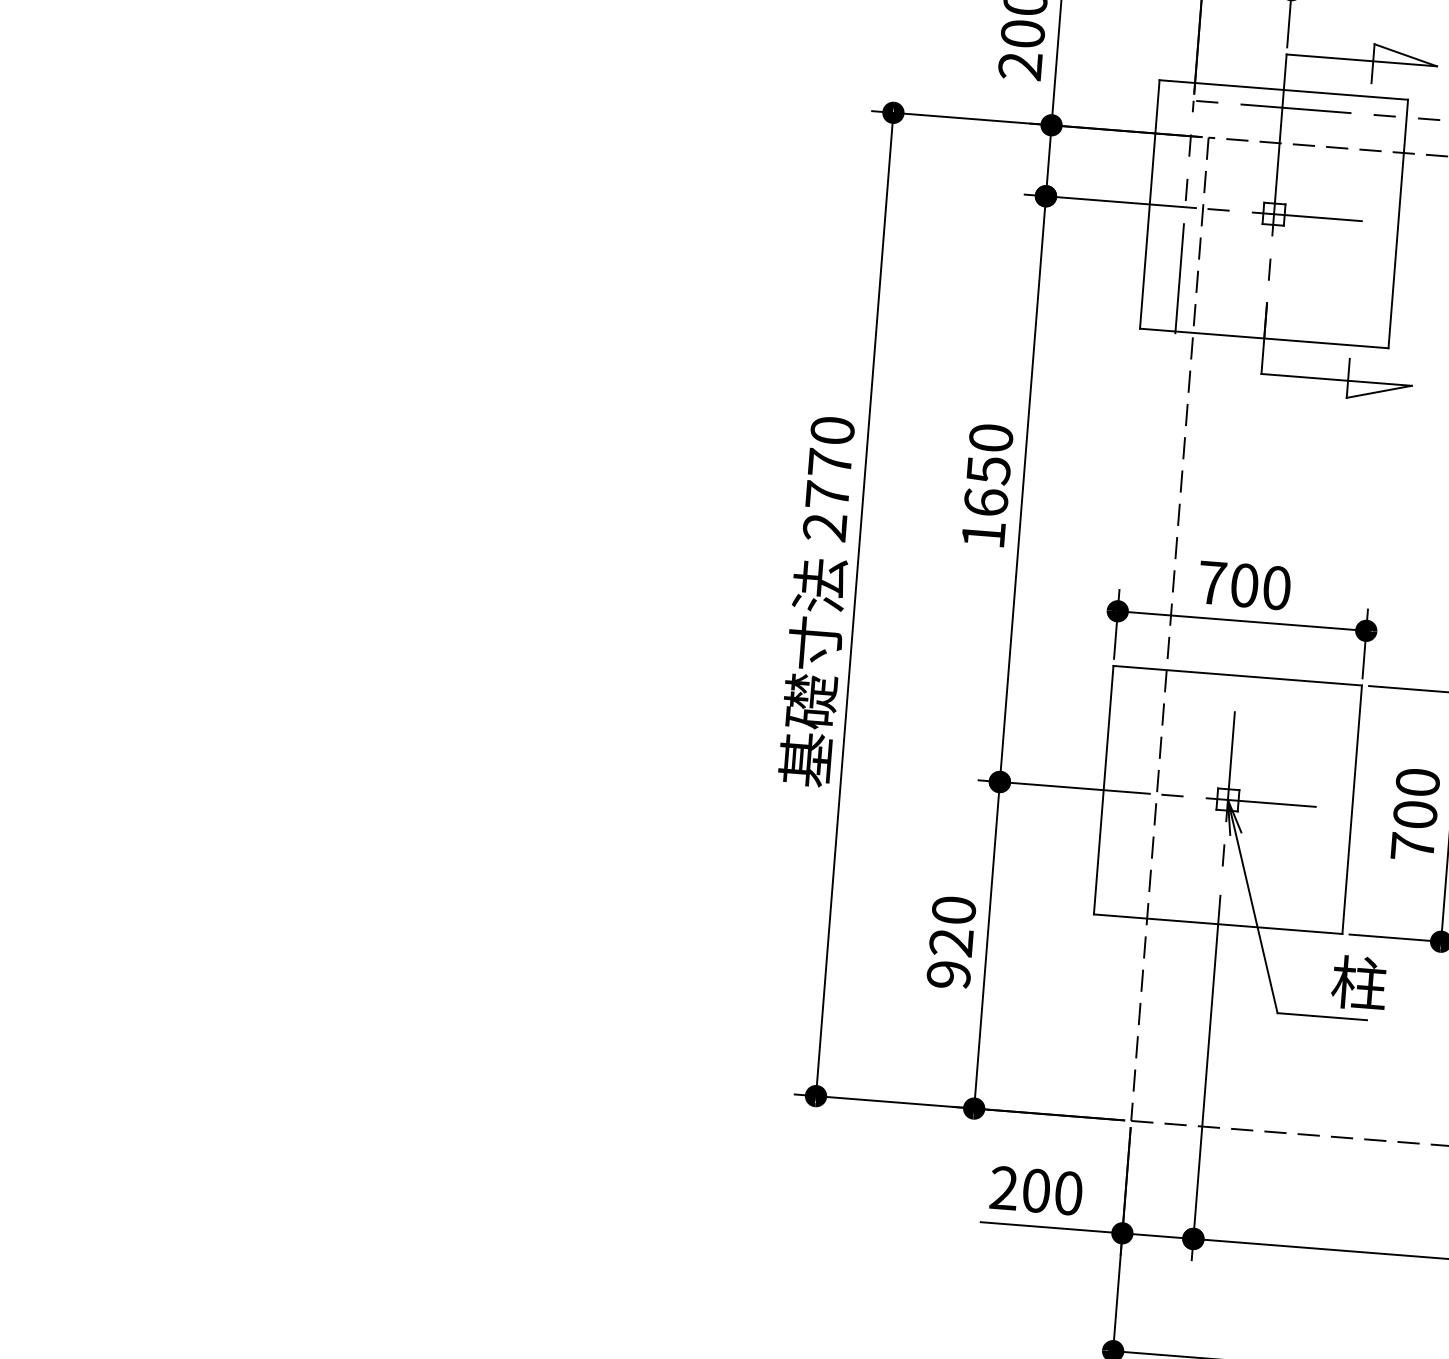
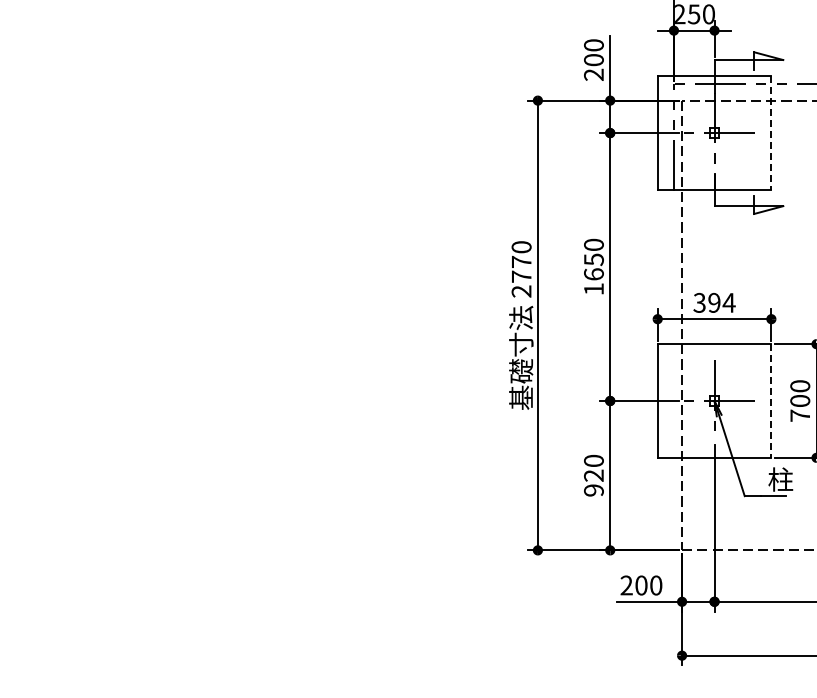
line: (1398, 224) -> (771, 133), solid -> dashed
text: (1244, 584) -> (714, 302), 700 -> 394
line: (1352, 810) -> (771, 401), solid -> dashed

